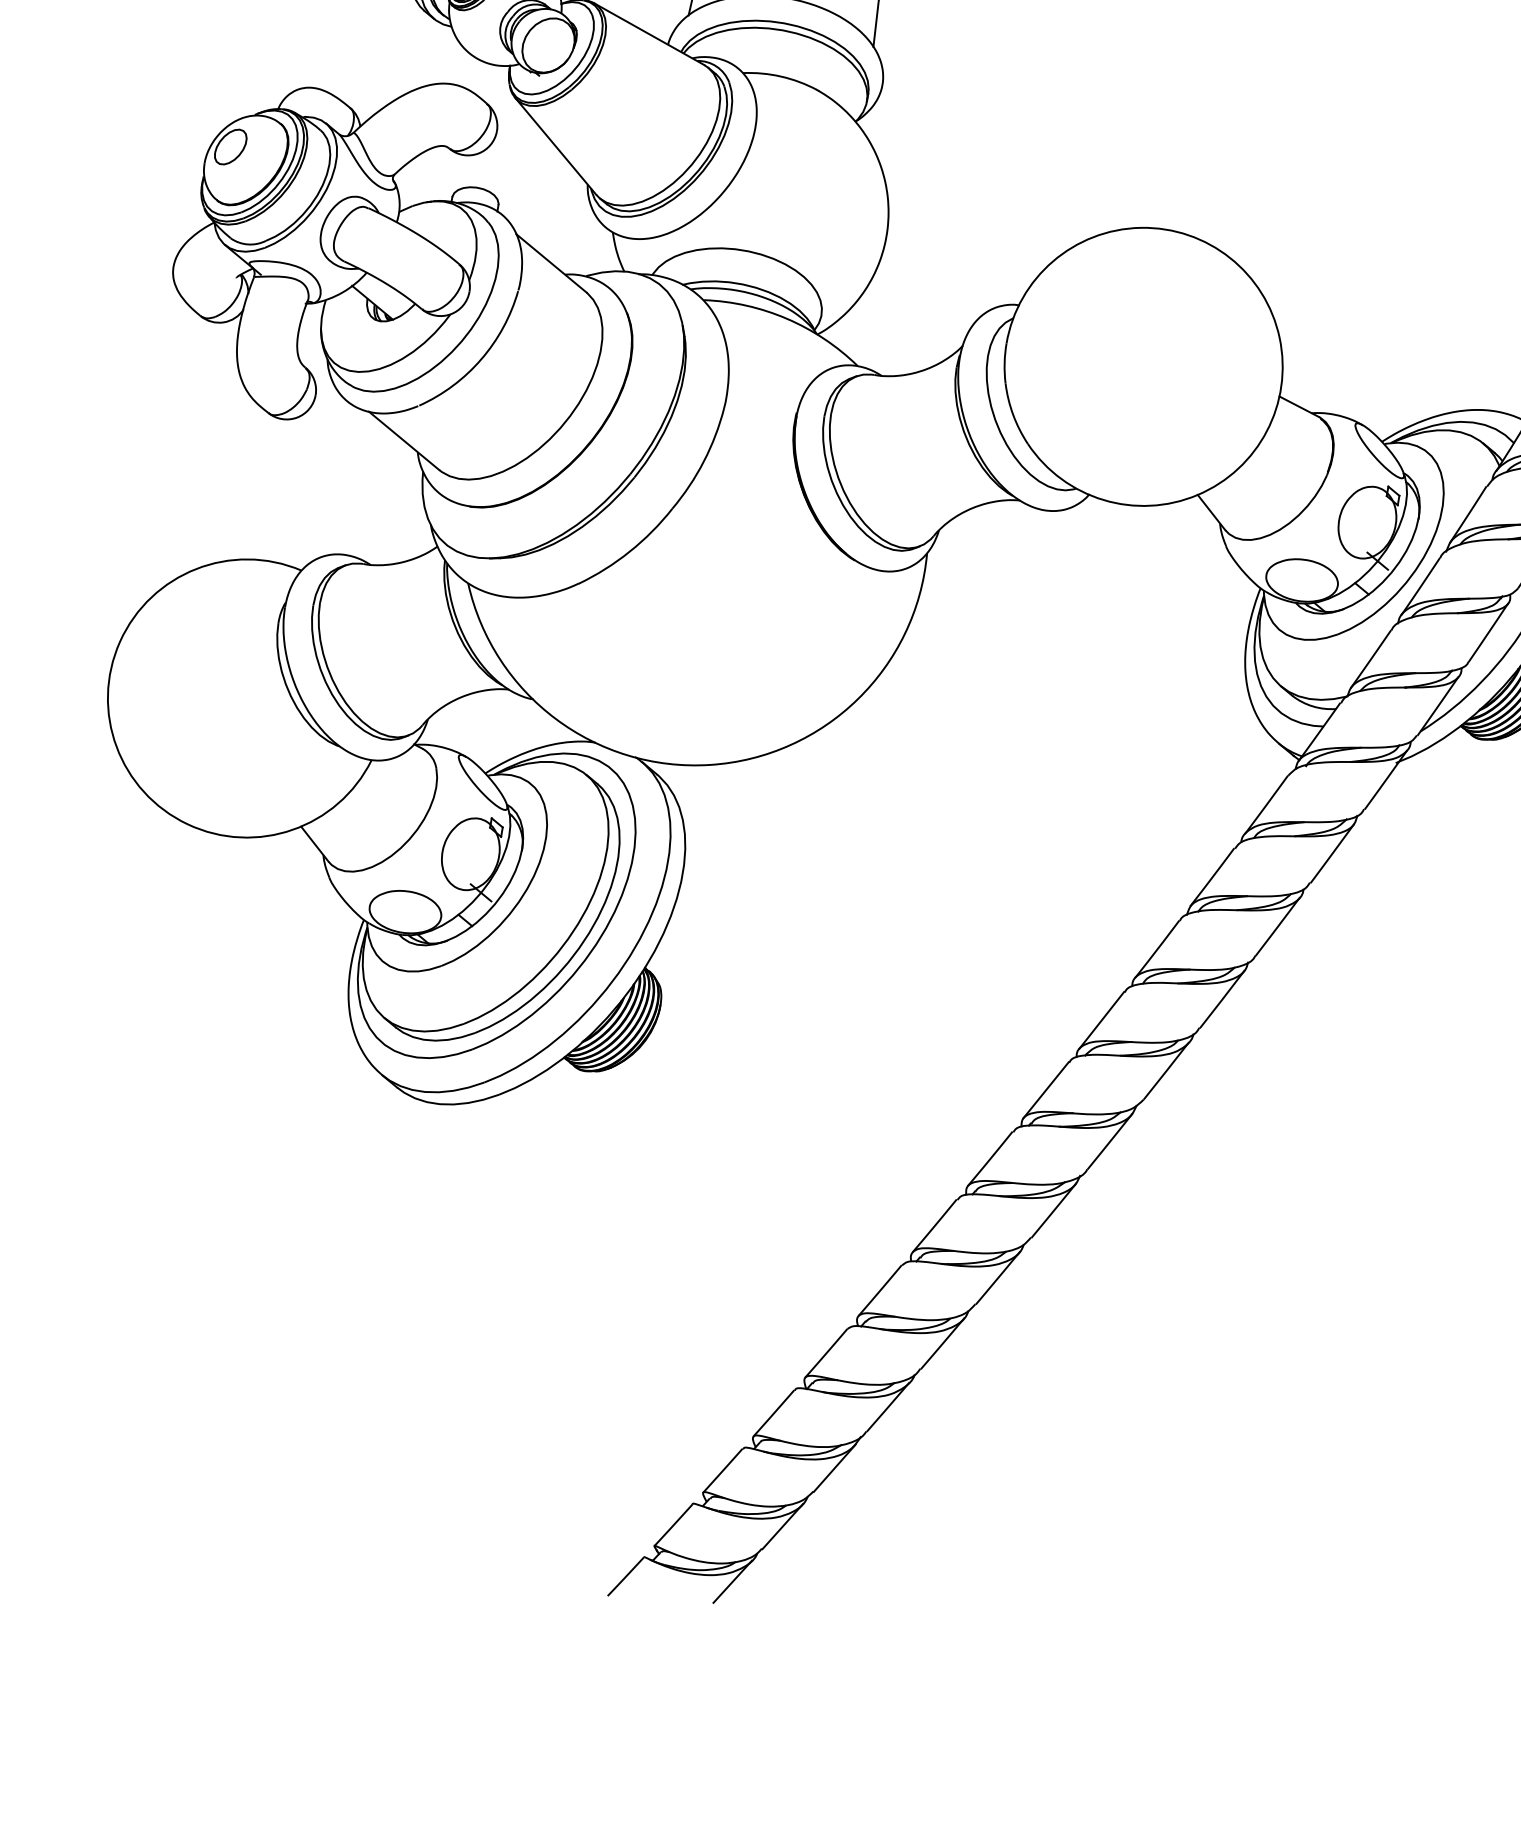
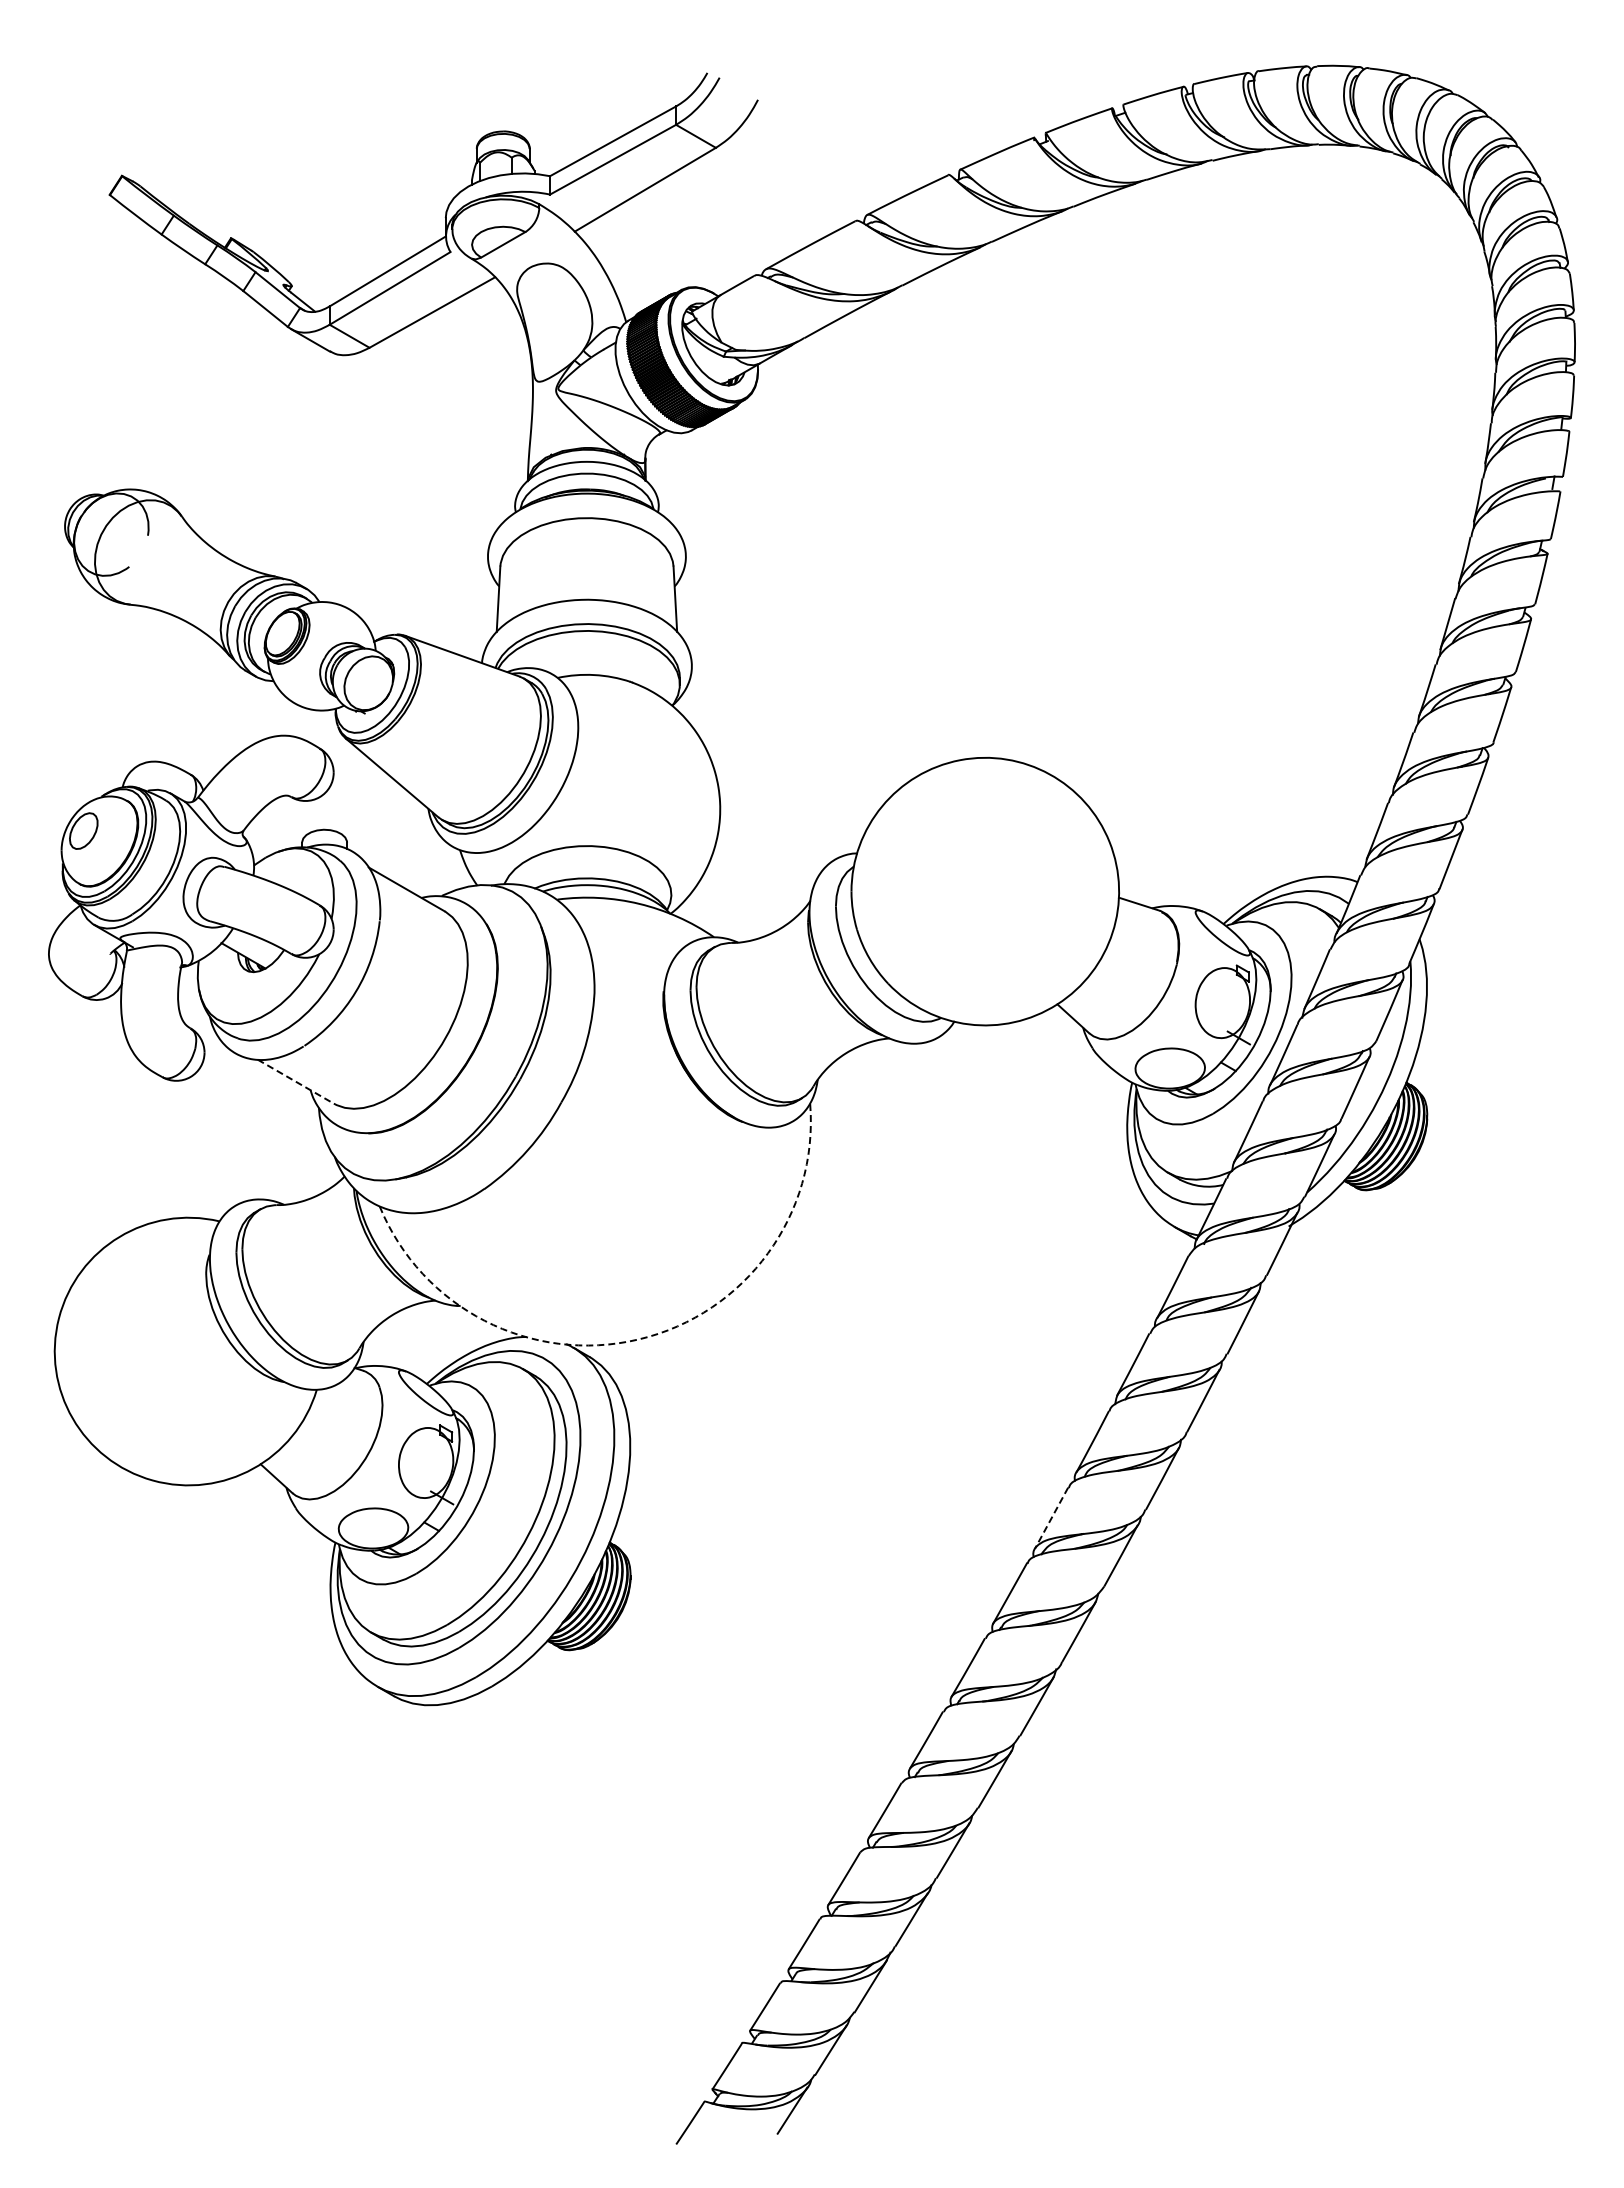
line: (403, 440) -> (295, 1081), solid -> dashed
arc: (709, 764) -> (638, 1339), solid -> dashed
line: (1101, 1020) -> (1051, 1518), solid -> dashed

